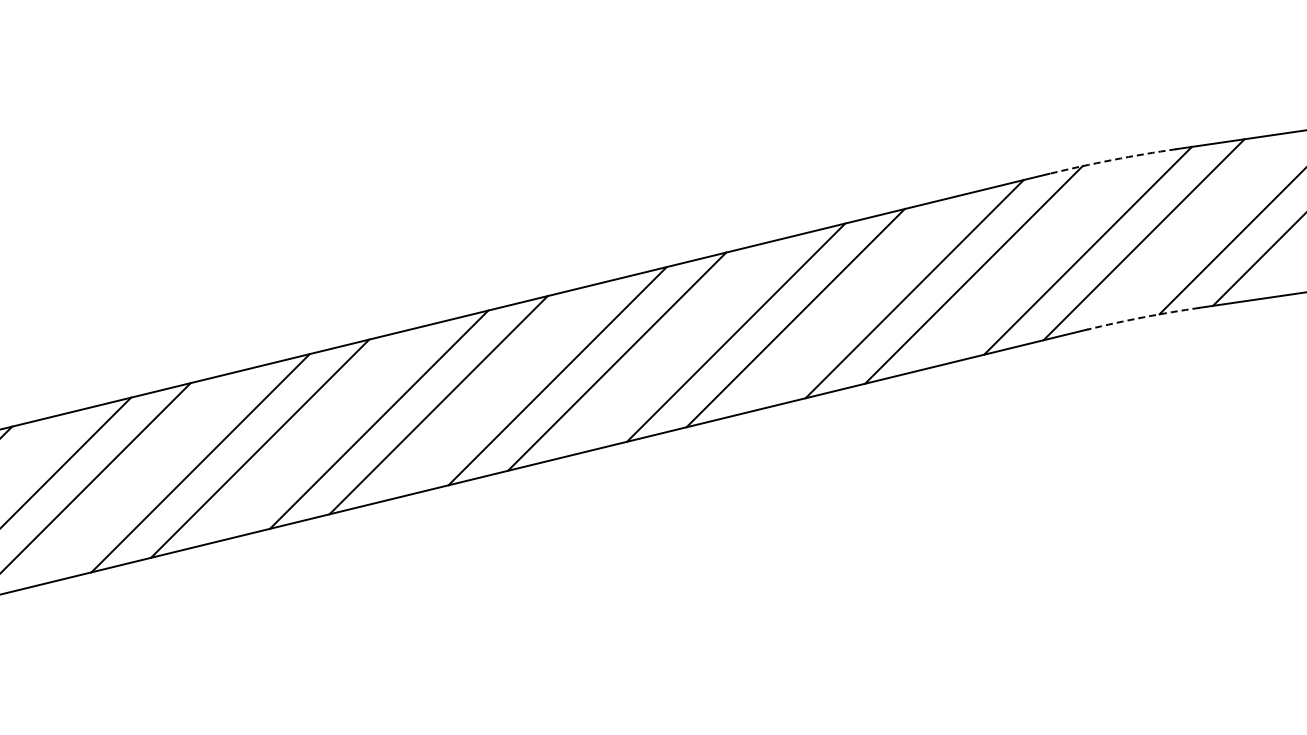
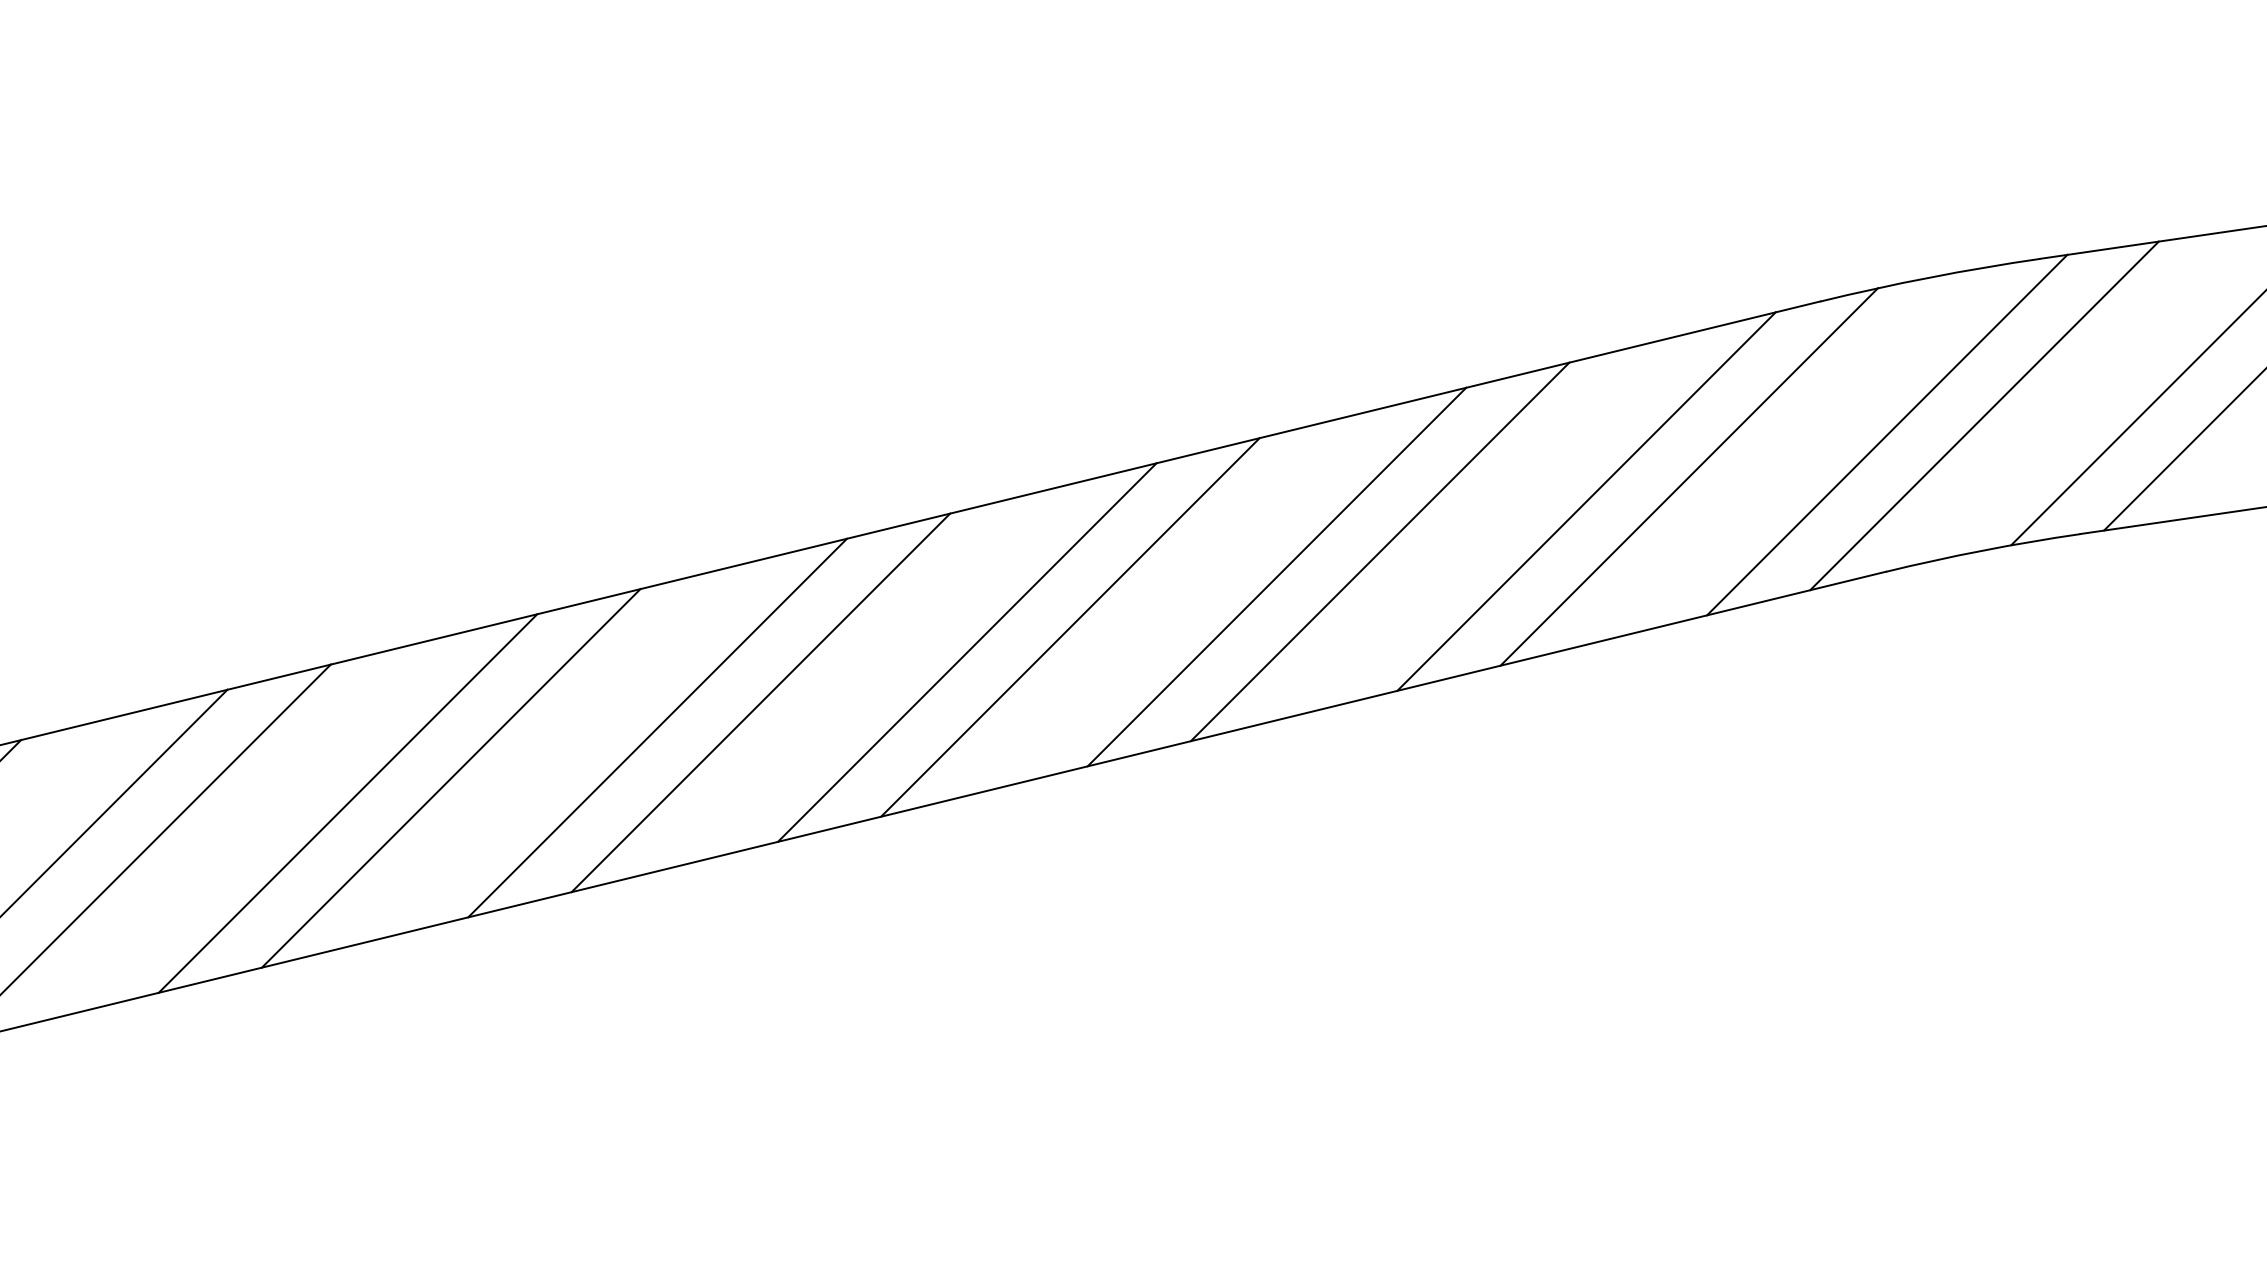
arc: (1112, 160) -> (1929, 278), dashed -> solid
arc: (1143, 317) -> (1983, 550), dashed -> solid

